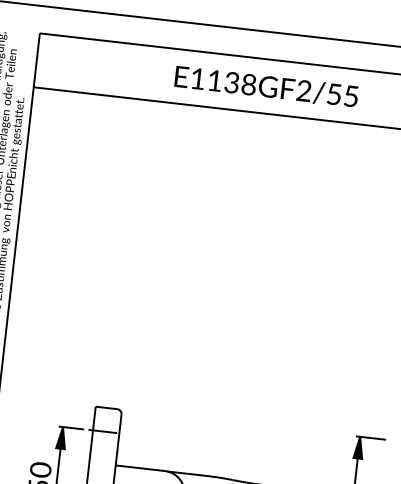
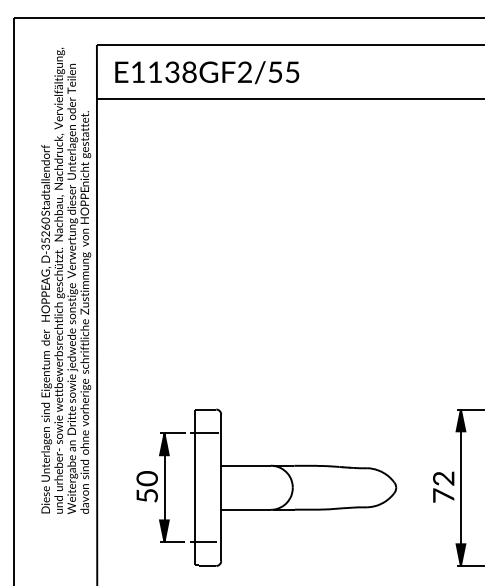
text: (266, 86) -> (207, 72), moved

